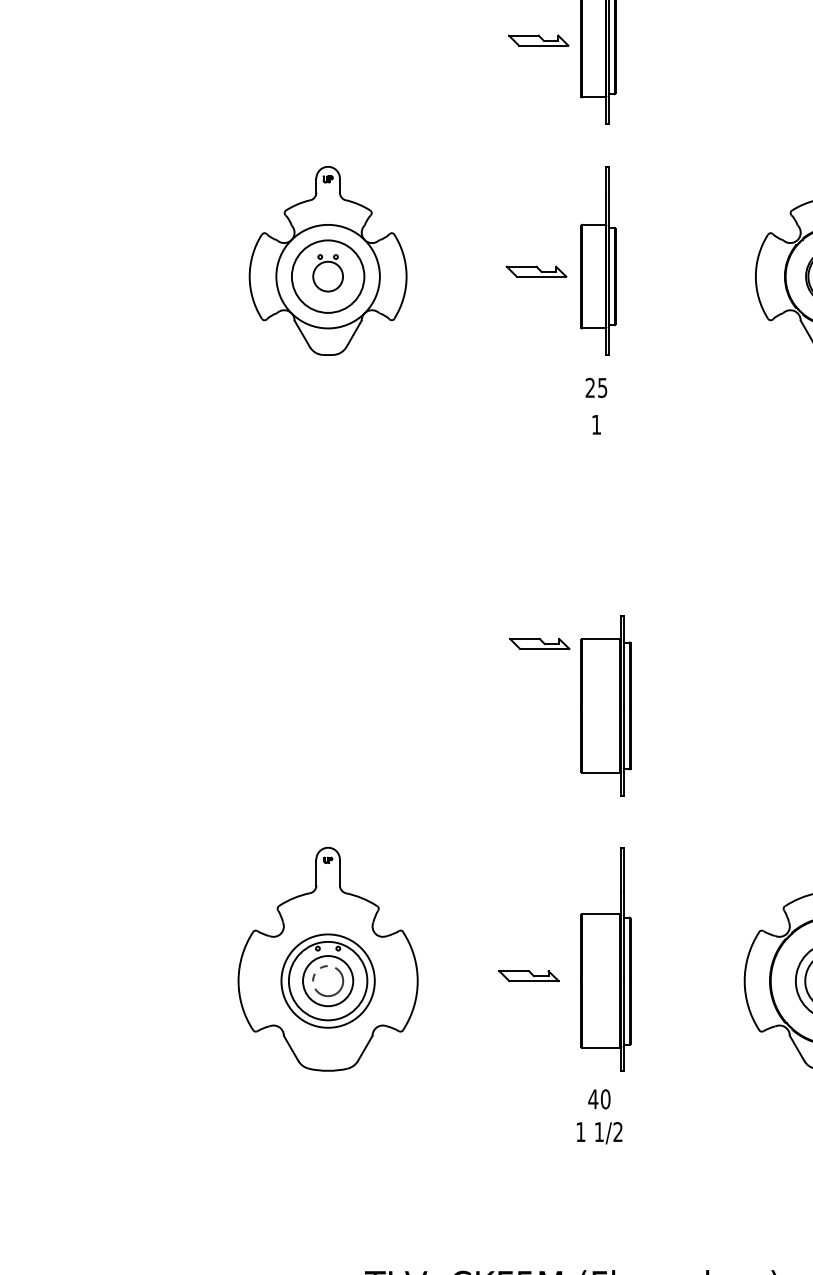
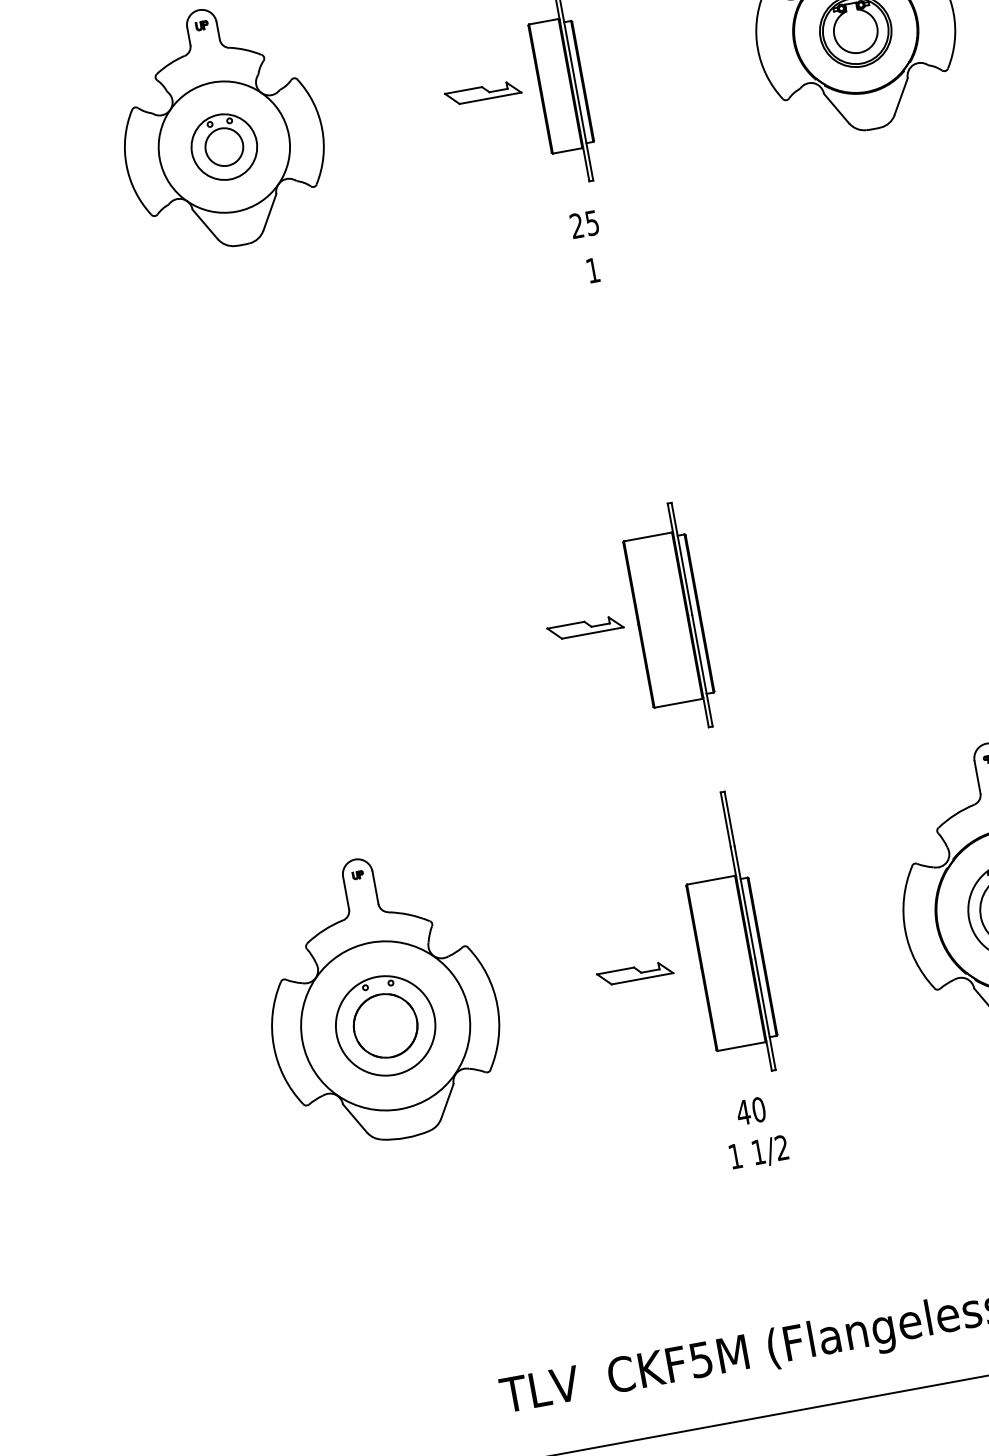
circle: (328, 276) -> (224, 146), size x0.71
part: (539, 643) -> (585, 627), moved
circle: (327, 980) -> (384, 1025), size x1.43
circle: (328, 981) -> (386, 1026), size x1.67

